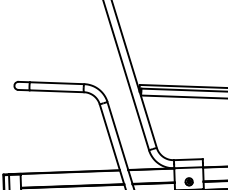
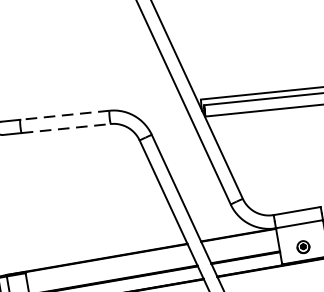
line: (56, 83) -> (64, 115), solid -> dashed
line: (57, 91) -> (67, 128), solid -> dashed

